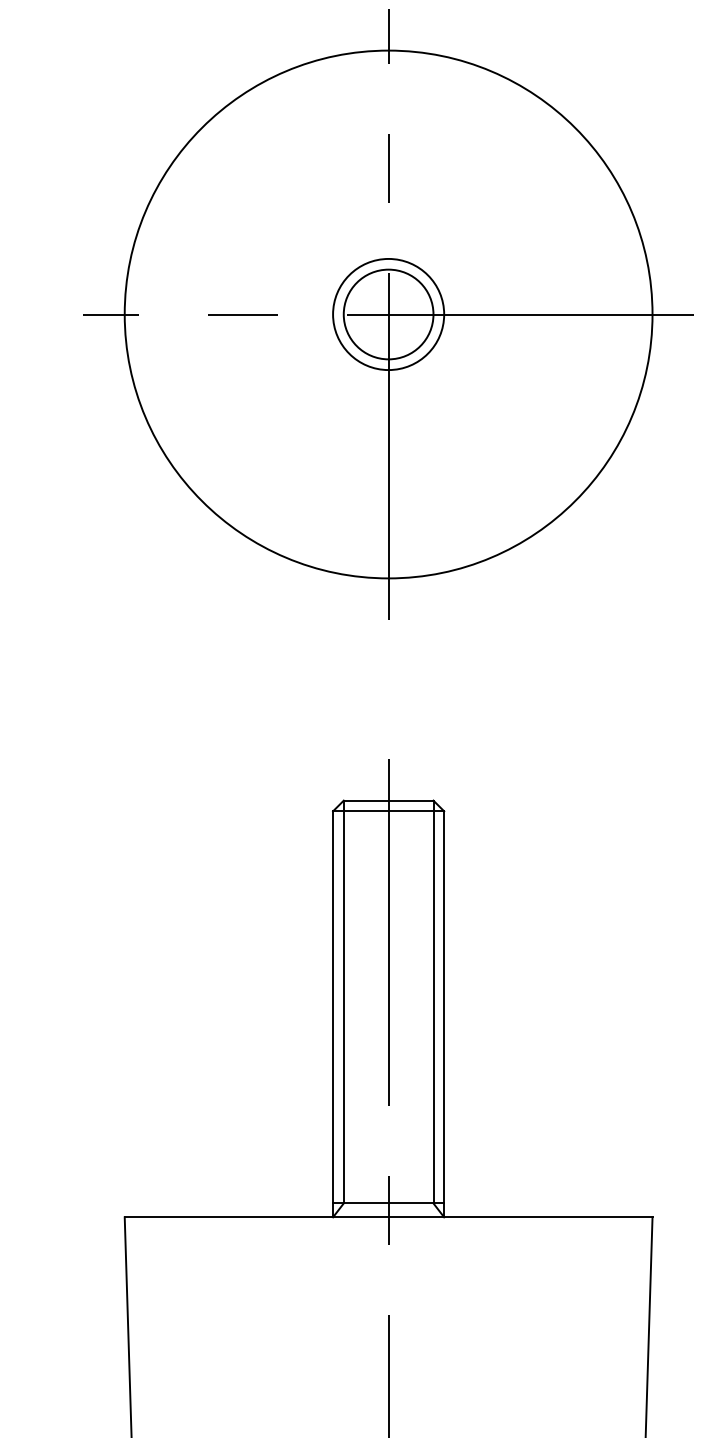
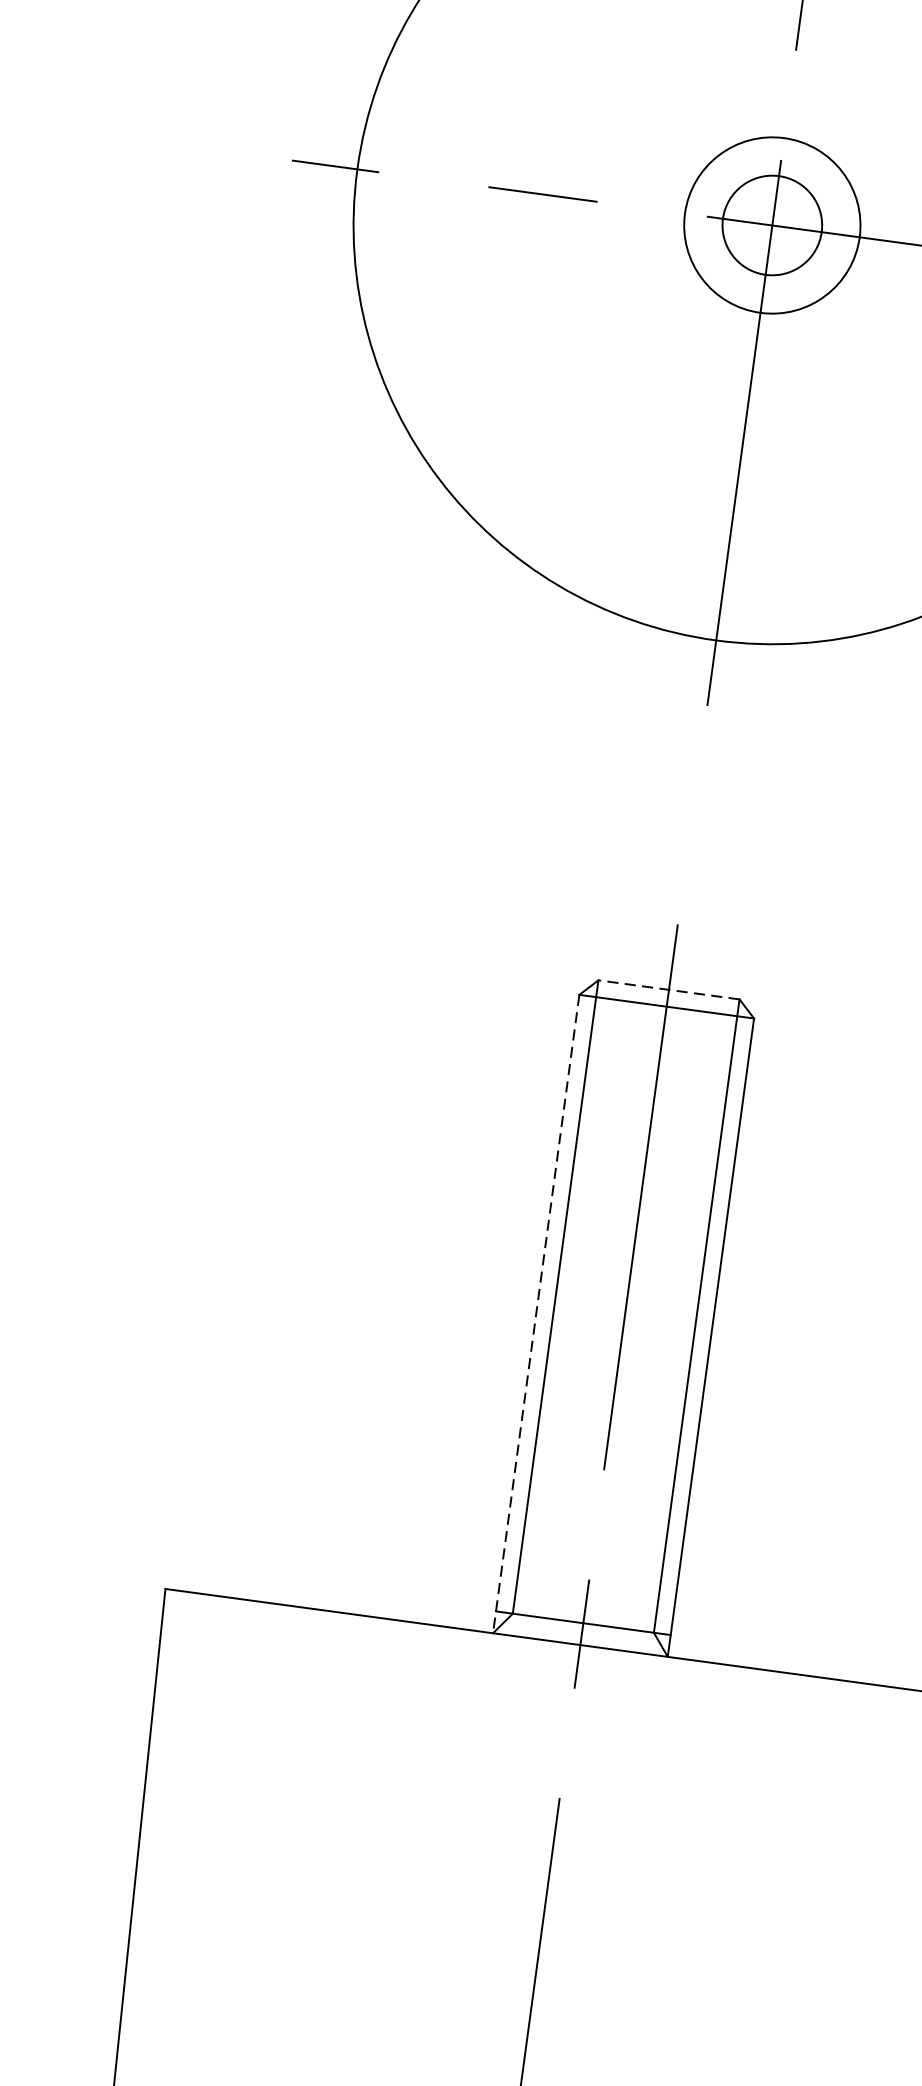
circle: (388, 314) -> (772, 225), size x0.7
line: (388, 800) -> (668, 989), solid -> dashed
line: (333, 1014) -> (536, 1314), solid -> dashed

